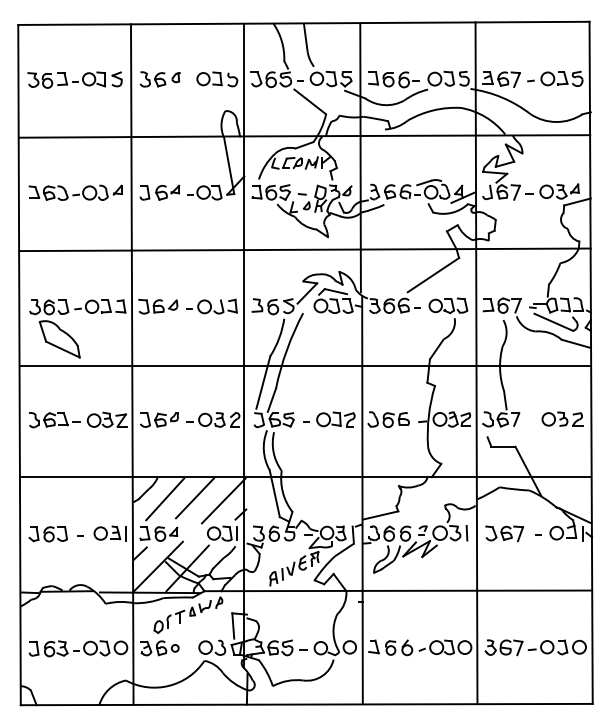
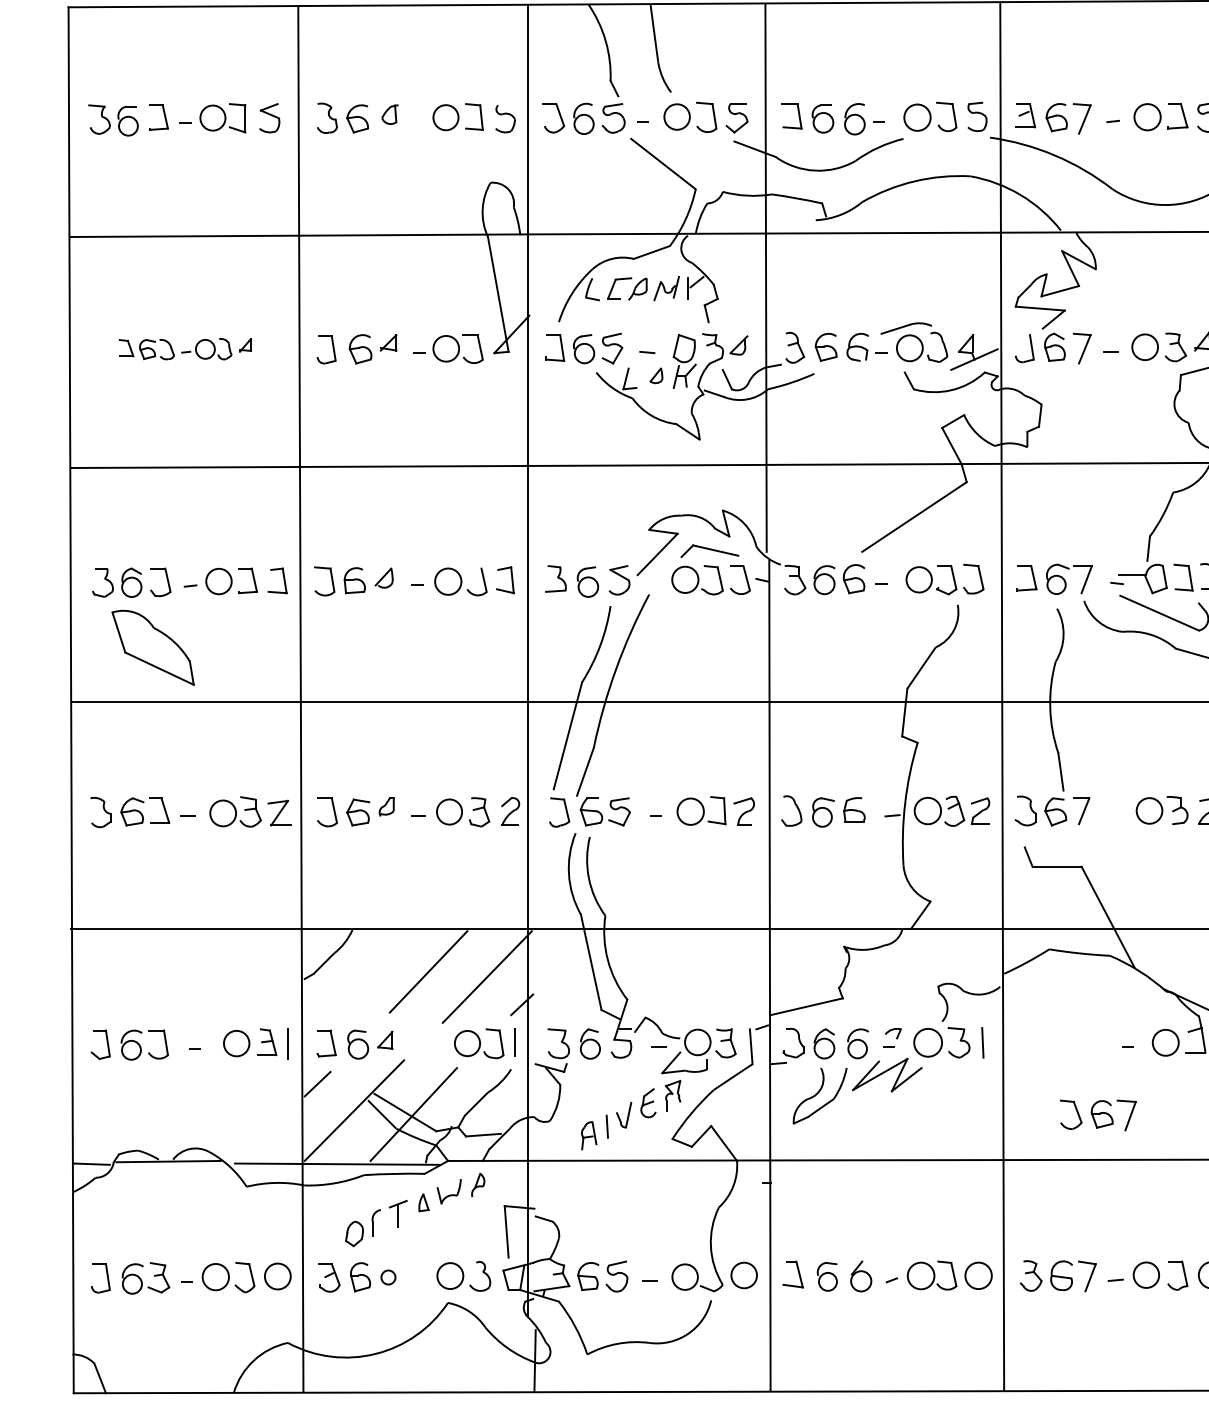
part: (75, 192) -> (185, 348), size x0.7
line: (165, 499) -> (368, 974), removed
part: (504, 533) -> (1097, 1114), moved

